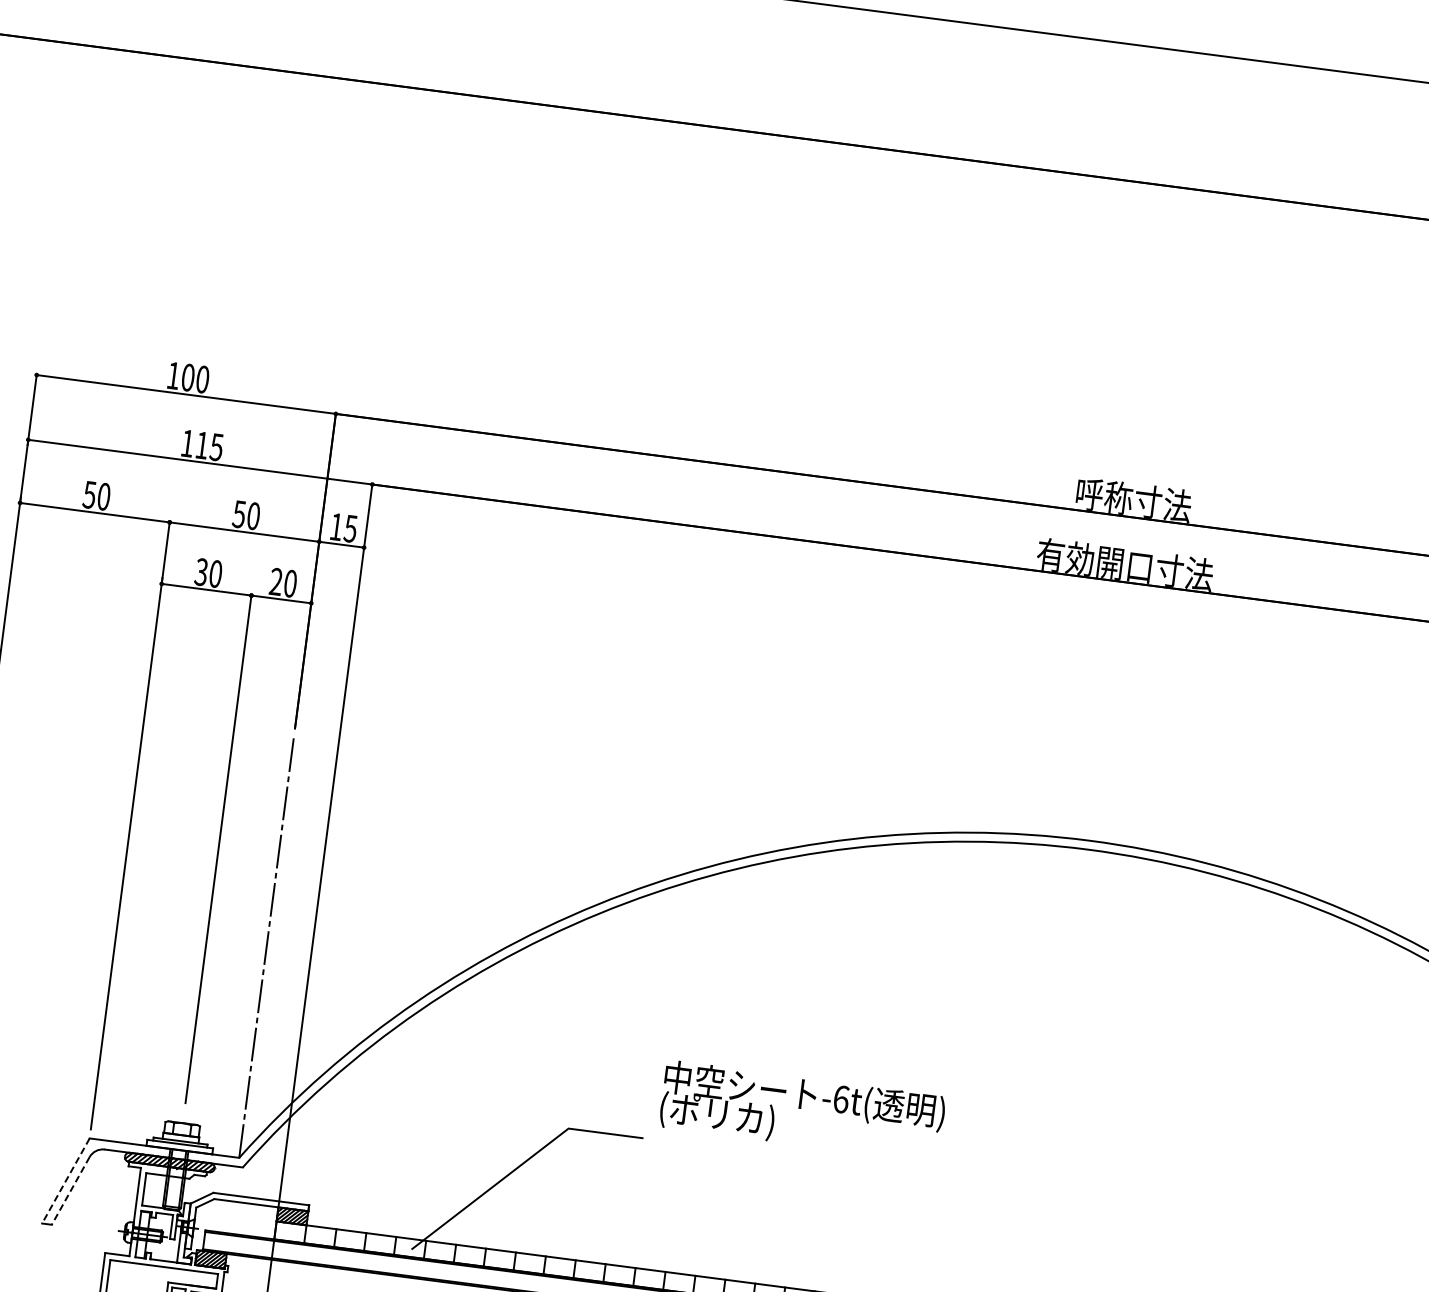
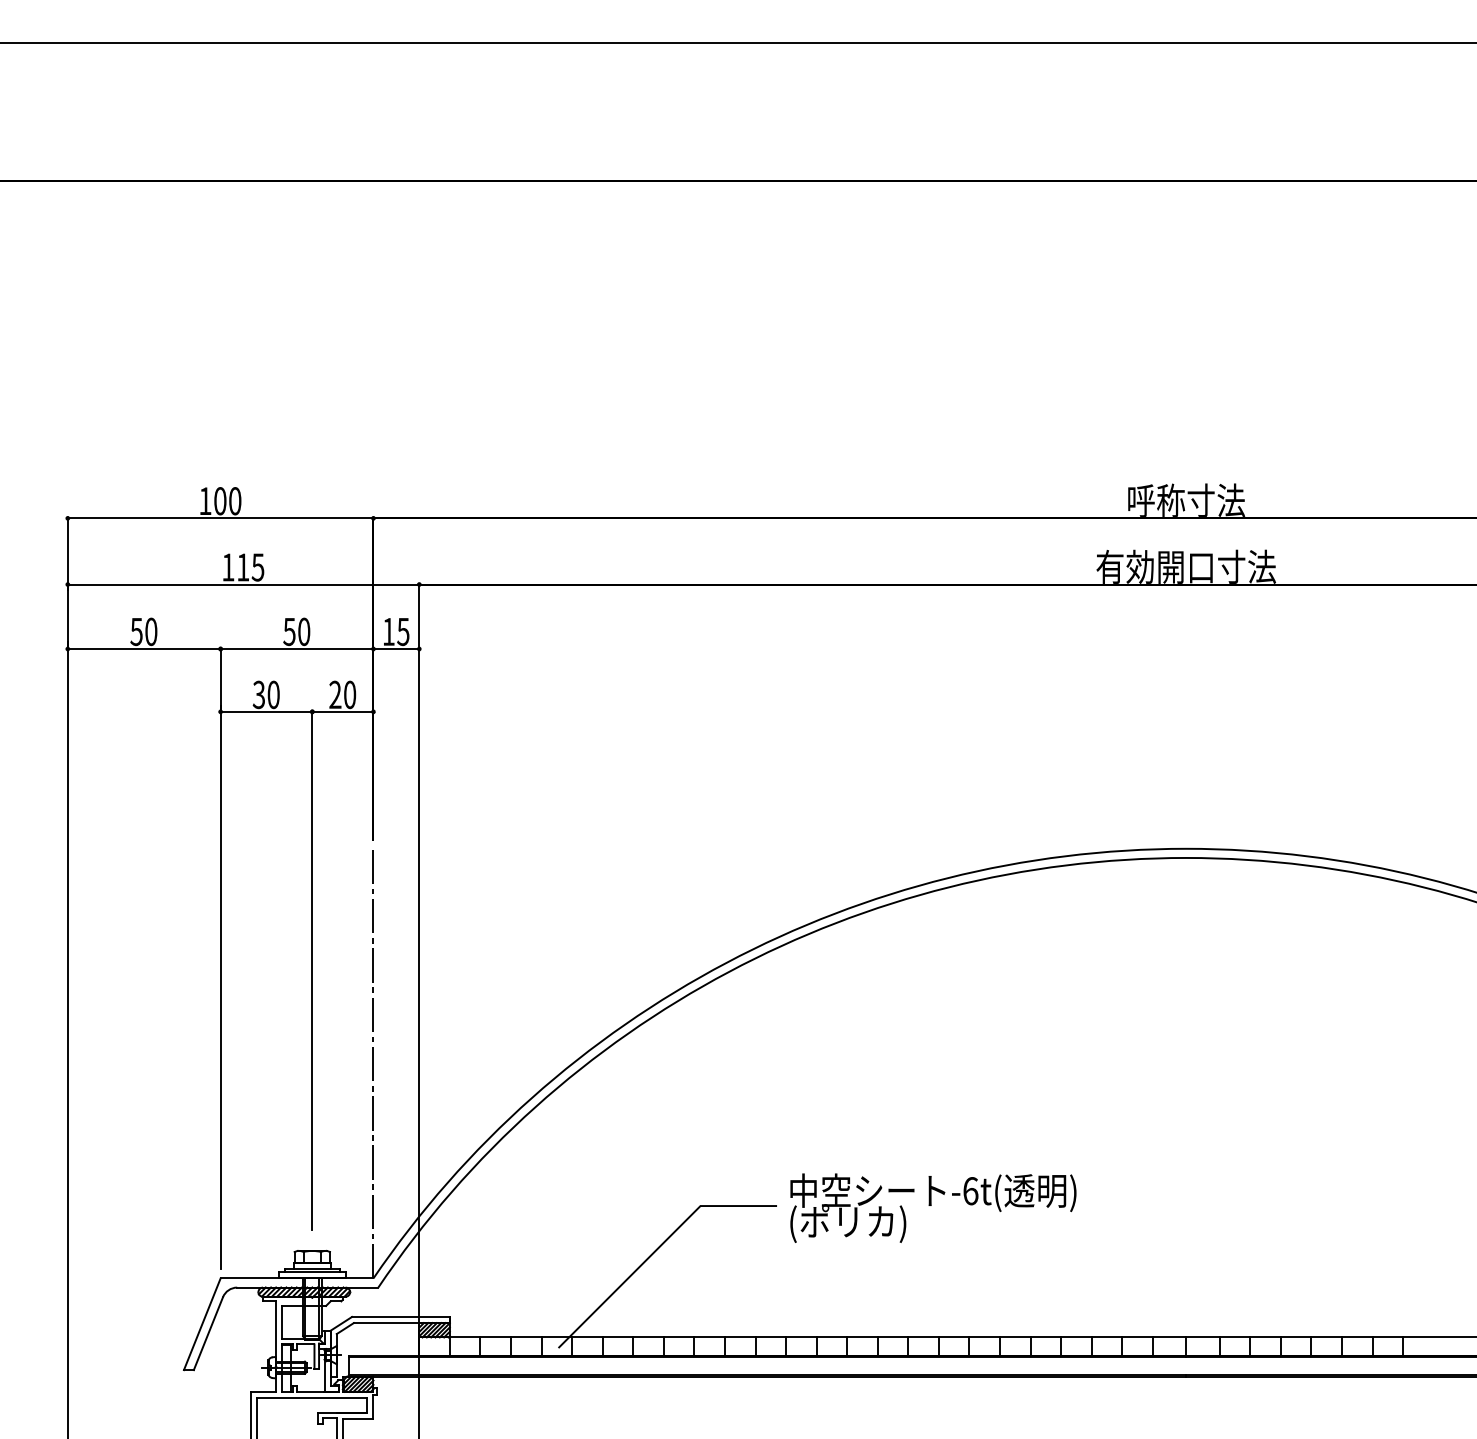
text: (802, 1110) -> (933, 1207), moved
line: (66, 1181) -> (202, 1324), dashed -> solid
line: (70, 1191) -> (208, 1334), dashed -> solid

